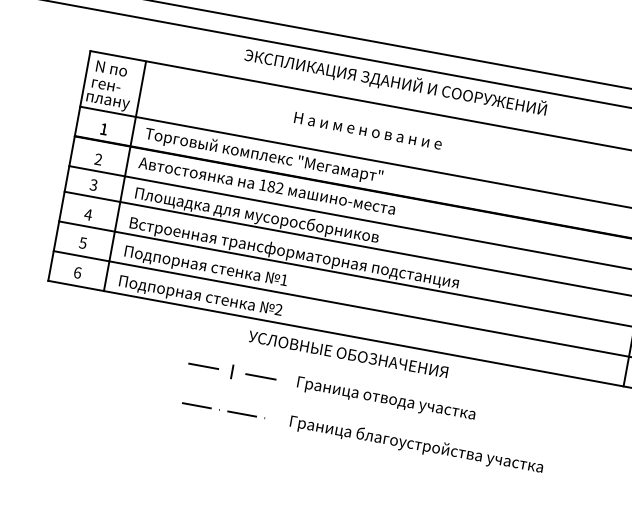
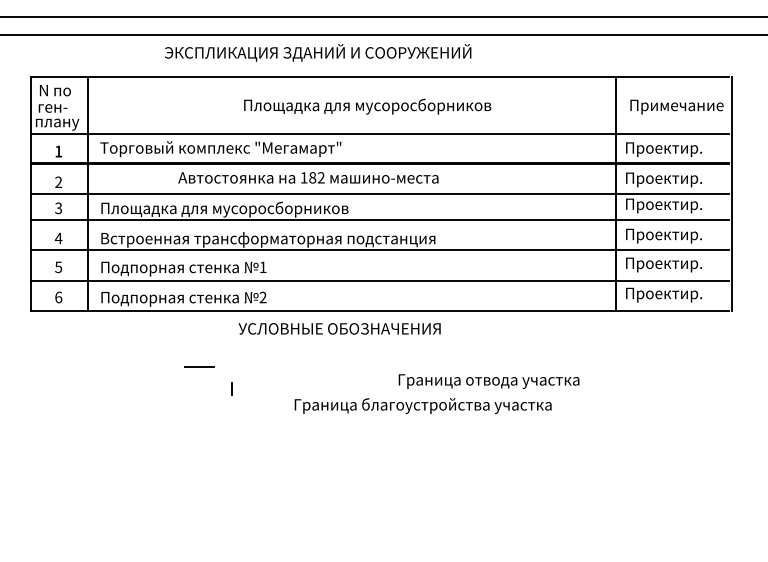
text: (396, 82) -> (318, 52), moved
text: (416, 140) -> (368, 106), Н а и м е н о в а н и е -> Площадка для мусоросборников
text: (267, 185) -> (308, 177), moved
line: (232, 371) -> (231, 388), moved
line: (260, 376) -> (257, 366), removed
text: (385, 399) -> (488, 381), moved
line: (211, 408) -> (214, 406), removed

